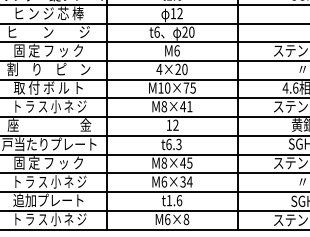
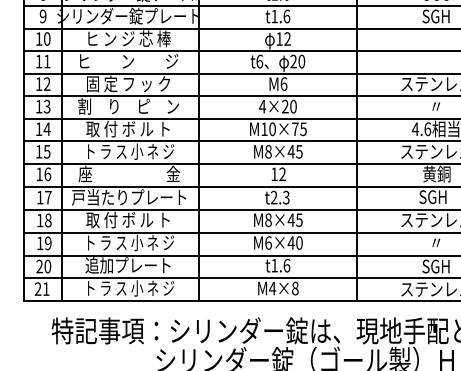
text: (189, 106) -> (299, 151), M8×41 -> M8×45
text: (168, 144) -> (273, 197), t6.3 -> t2.3
text: (47, 162) -> (127, 219), 固 定 フ ッ ク -> 取 付 ボ ル ト
text: (186, 181) -> (295, 242), M6×34 -> M6×40
text: (167, 219) -> (272, 288), M6×8 -> M4×8

